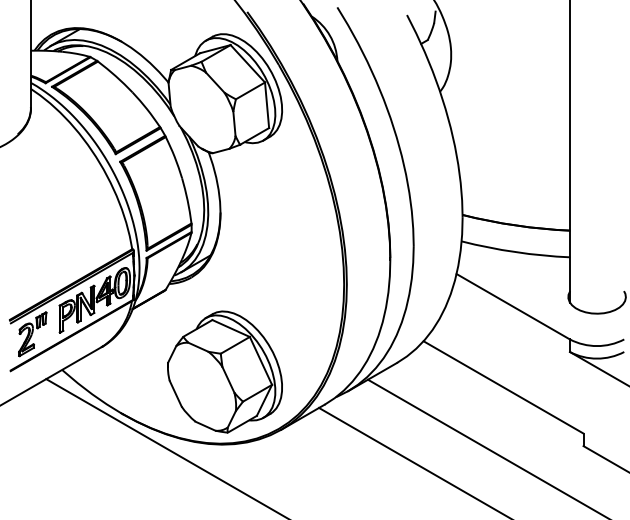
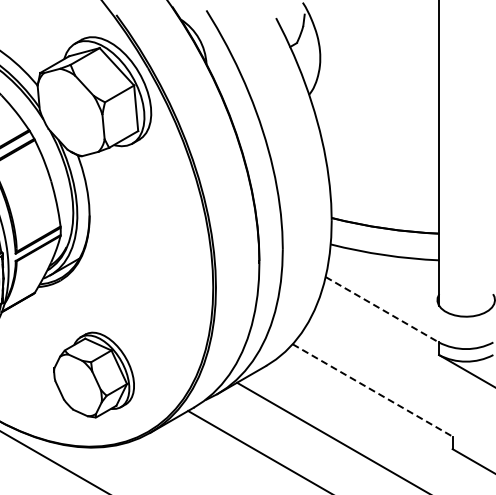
line: (513, 306) -> (382, 309), solid -> dashed
part: (224, 371) -> (93, 374), size x0.7
line: (504, 387) -> (373, 390), solid -> dashed

